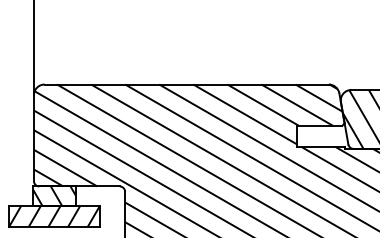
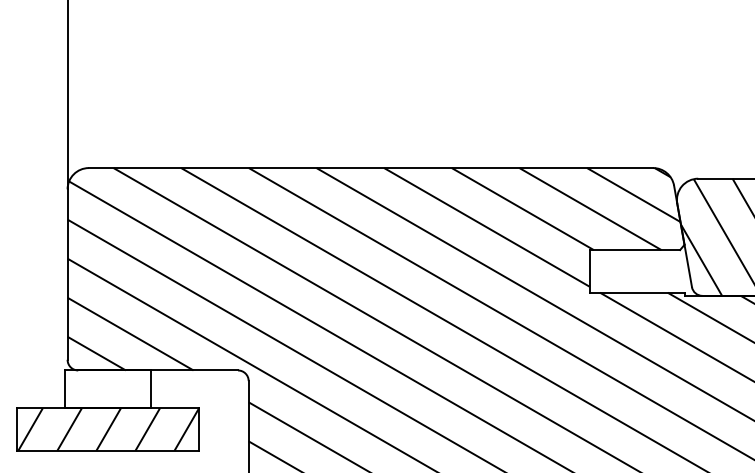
hatch: (53, 195) -> (106, 388), removed

